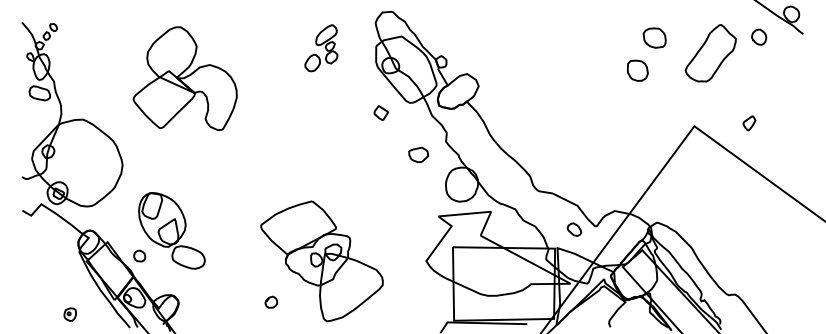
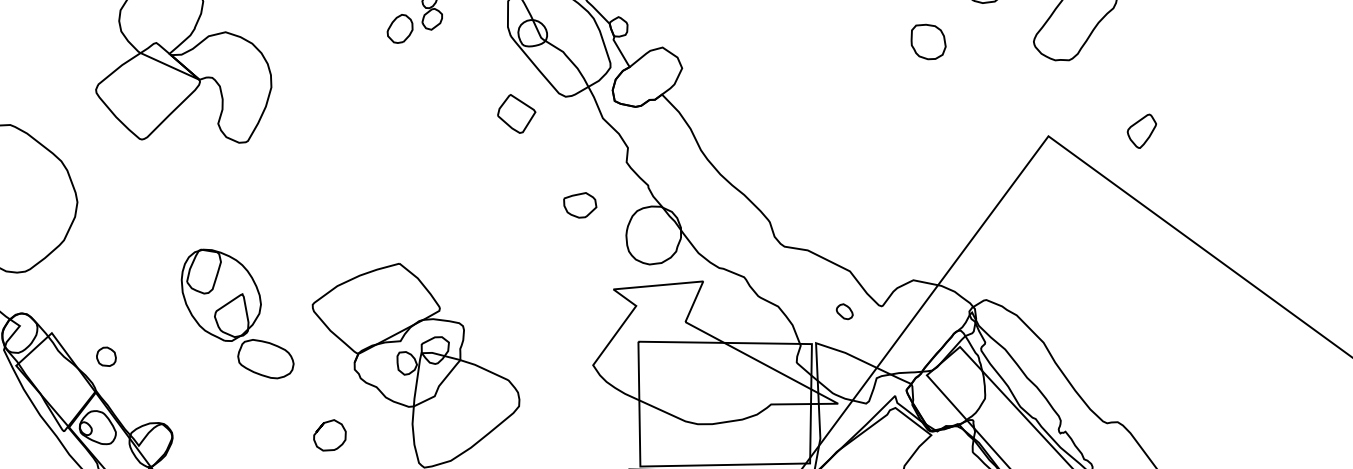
part: (637, 70) -> (928, 41), moved
part: (380, 112) -> (515, 112), size x1.6
part: (749, 123) -> (1141, 131), size x1.4
part: (418, 154) -> (579, 204), moved
part: (574, 229) -> (844, 311), size x0.7
part: (171, 230) -> (236, 313), moved
part: (271, 301) -> (330, 433), size x1.6

